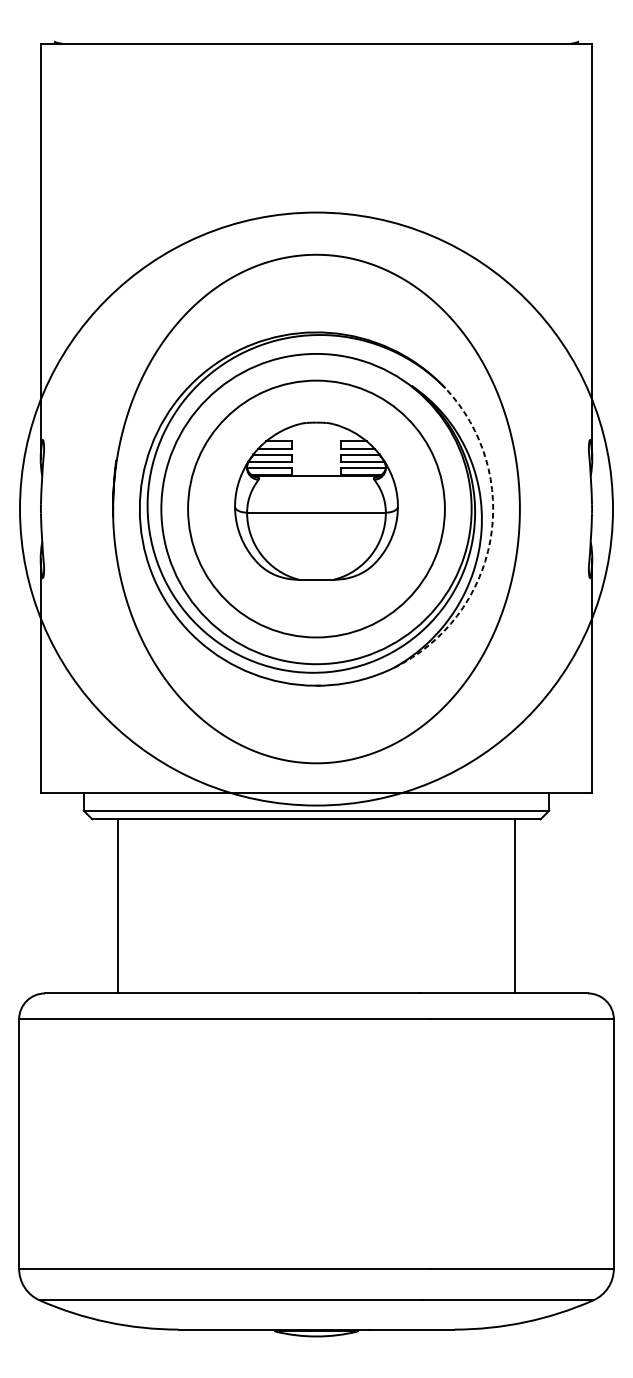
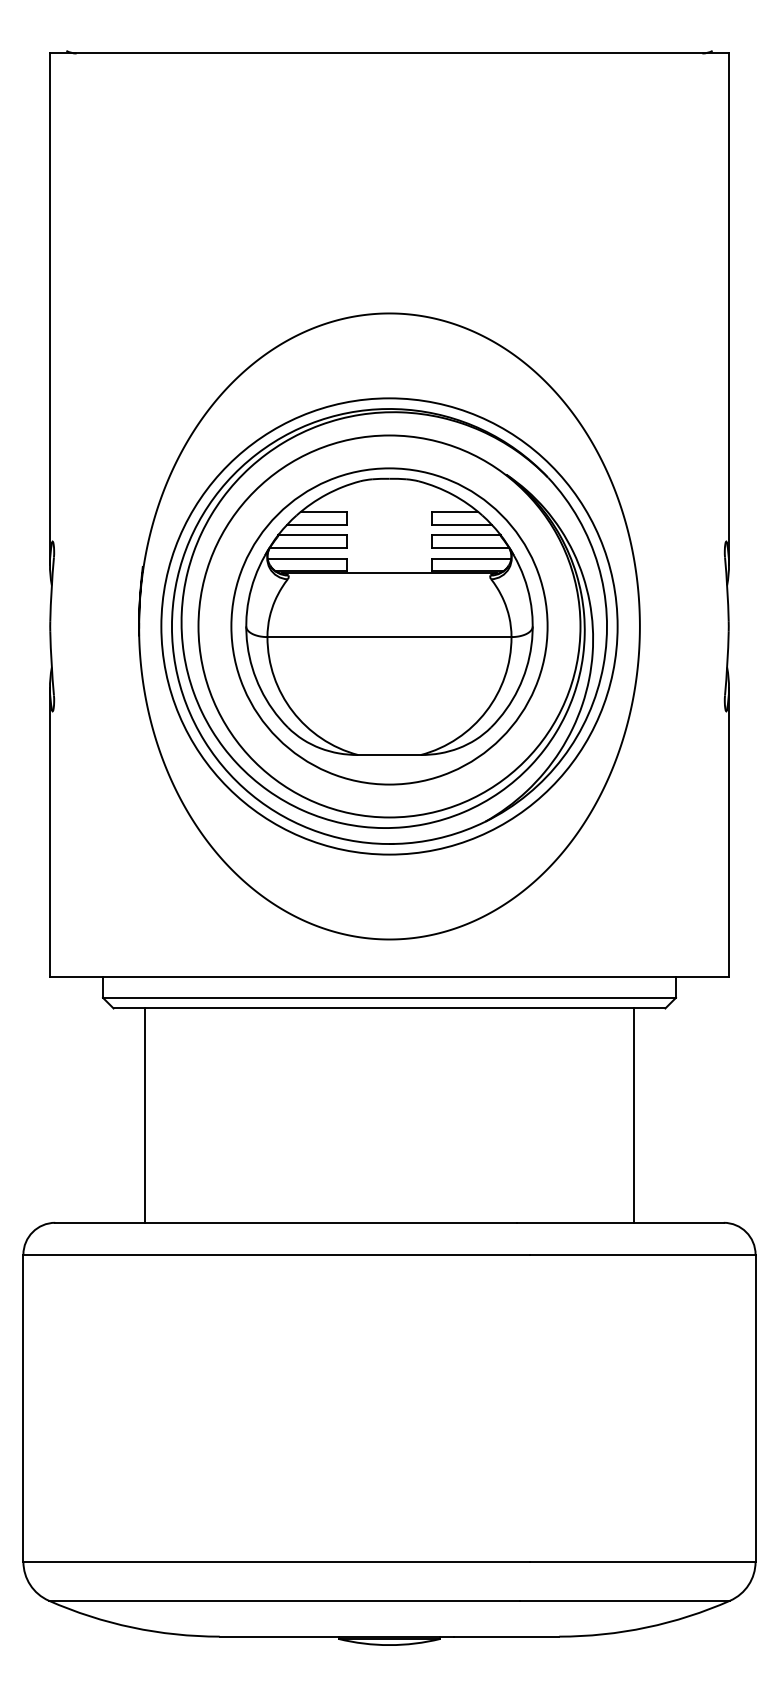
part: (316, 500) -> (389, 616), size x1.43
circle: (316, 509) -> (389, 626), size x0.62
arc: (490, 540) -> (603, 665), dashed -> solid

